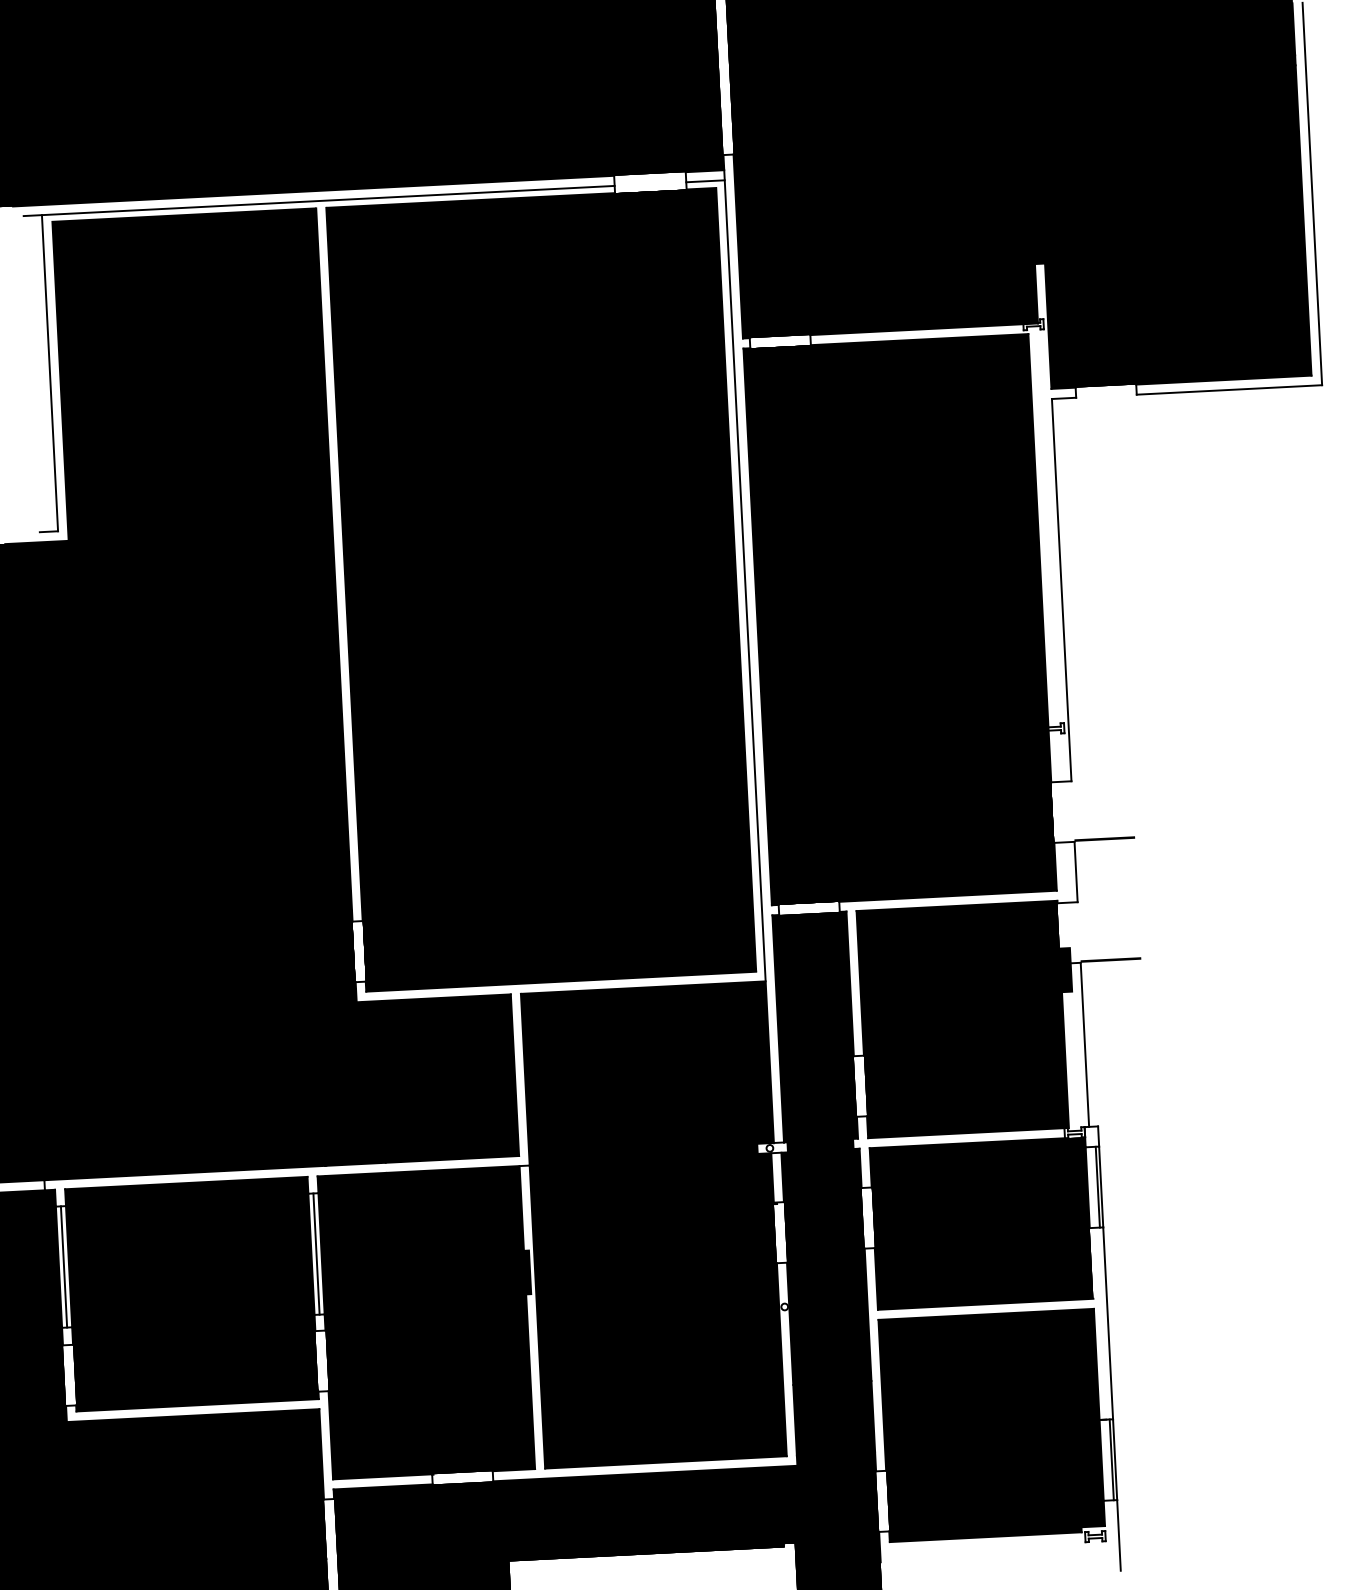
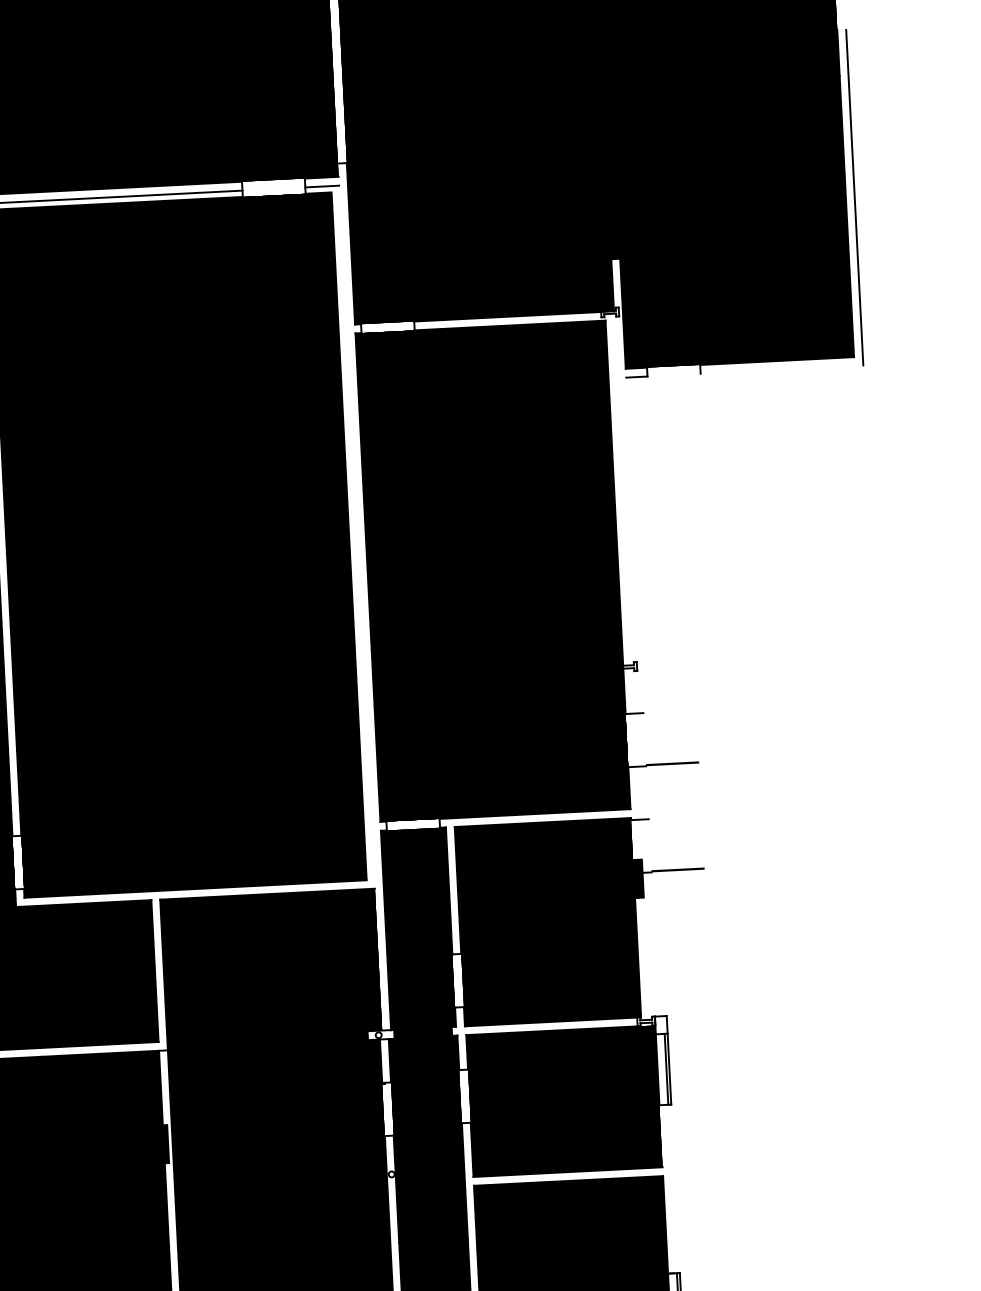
line: (1229, 389) -> (782, 369), removed
line: (1061, 590) -> (634, 545), removed
line: (748, 649) -> (359, 597), removed
line: (1075, 871) -> (646, 792), removed
line: (1084, 1044) -> (654, 944), removed
line: (1108, 1323) -> (675, 1188), removed

